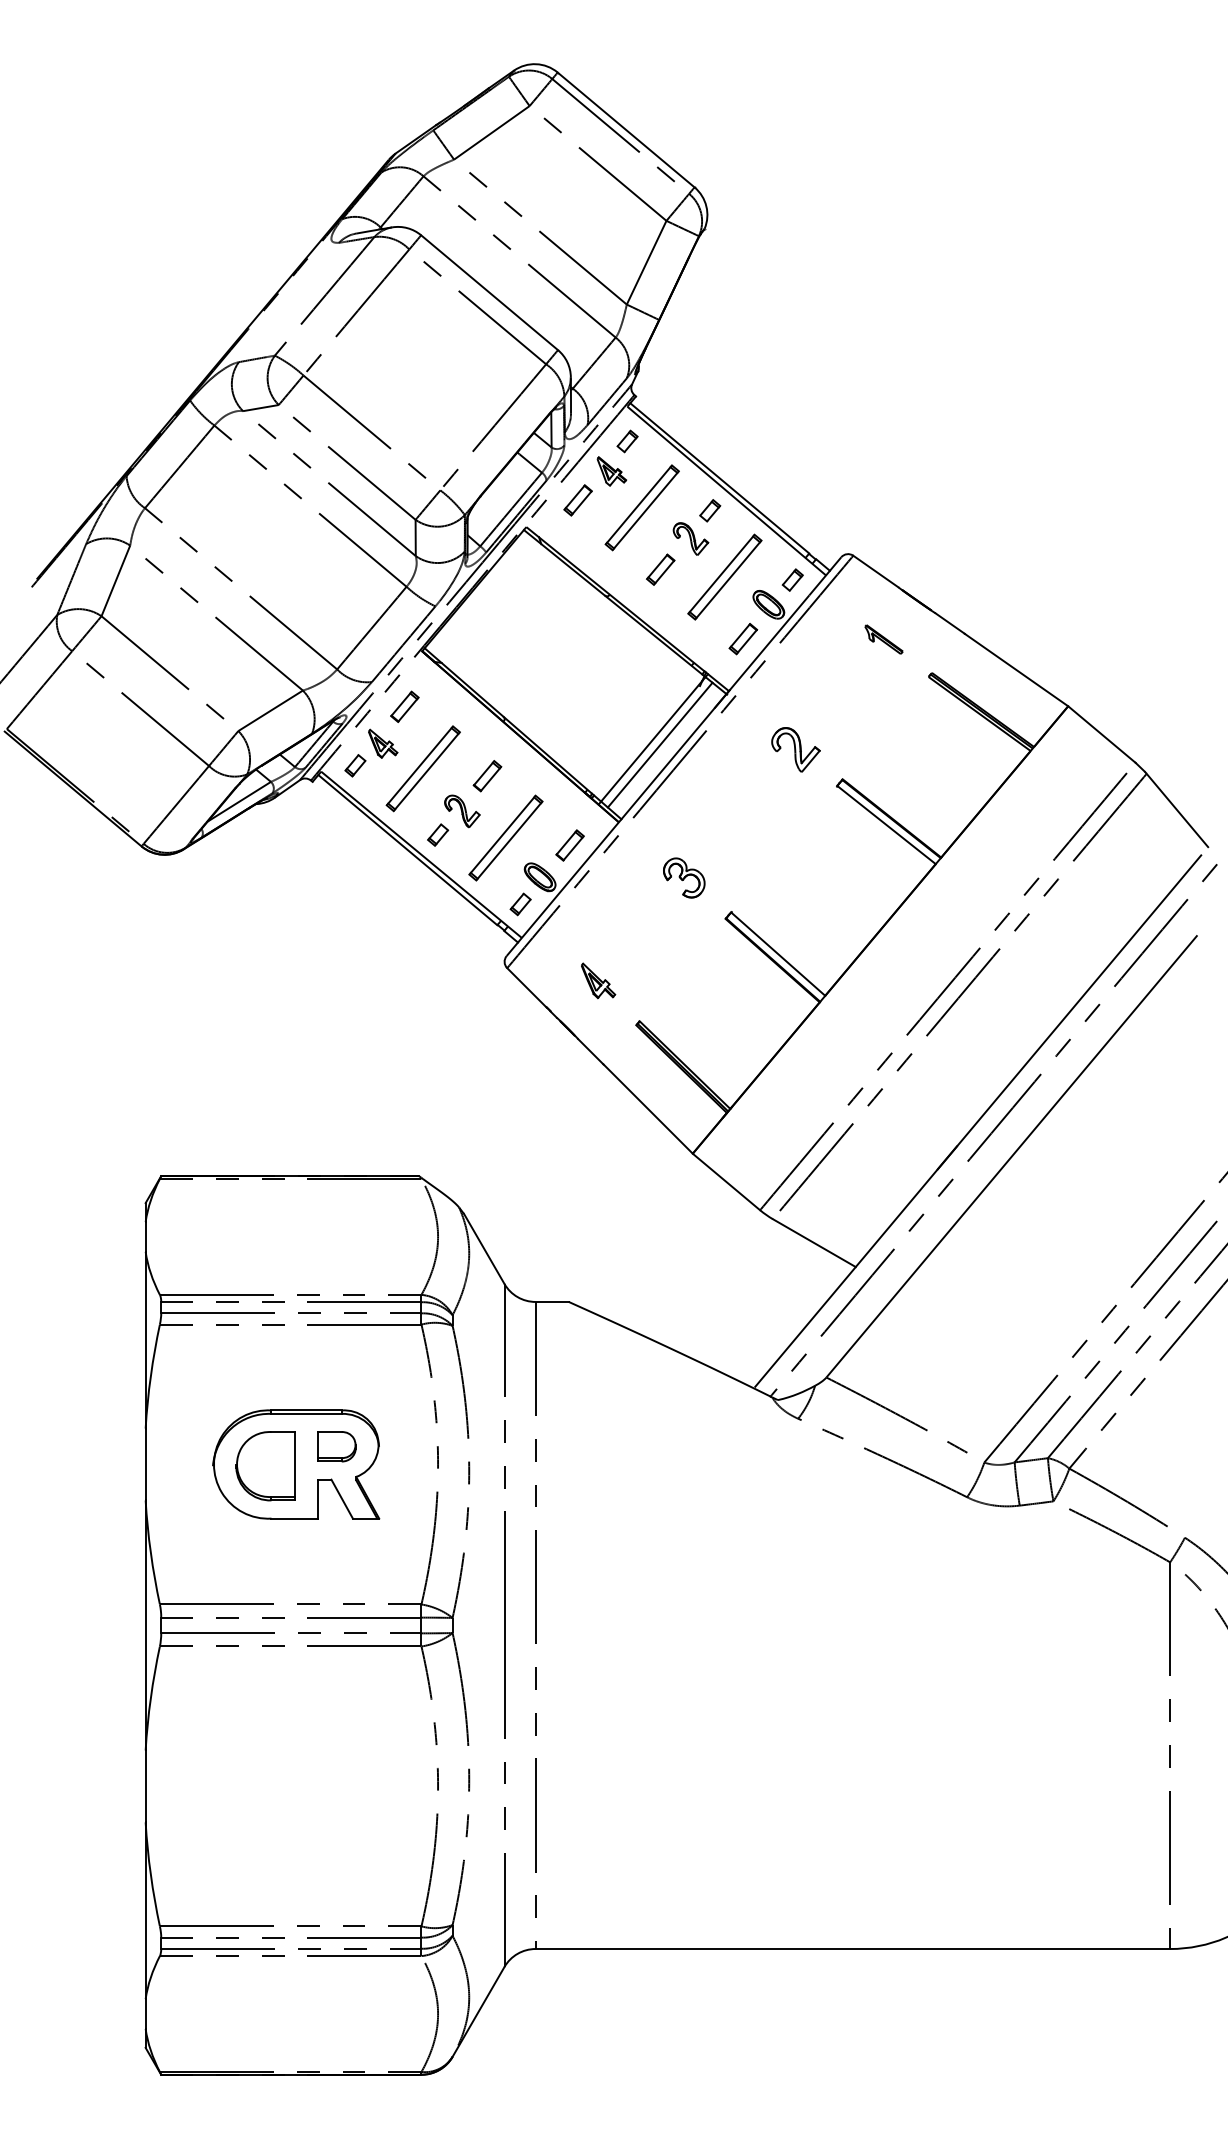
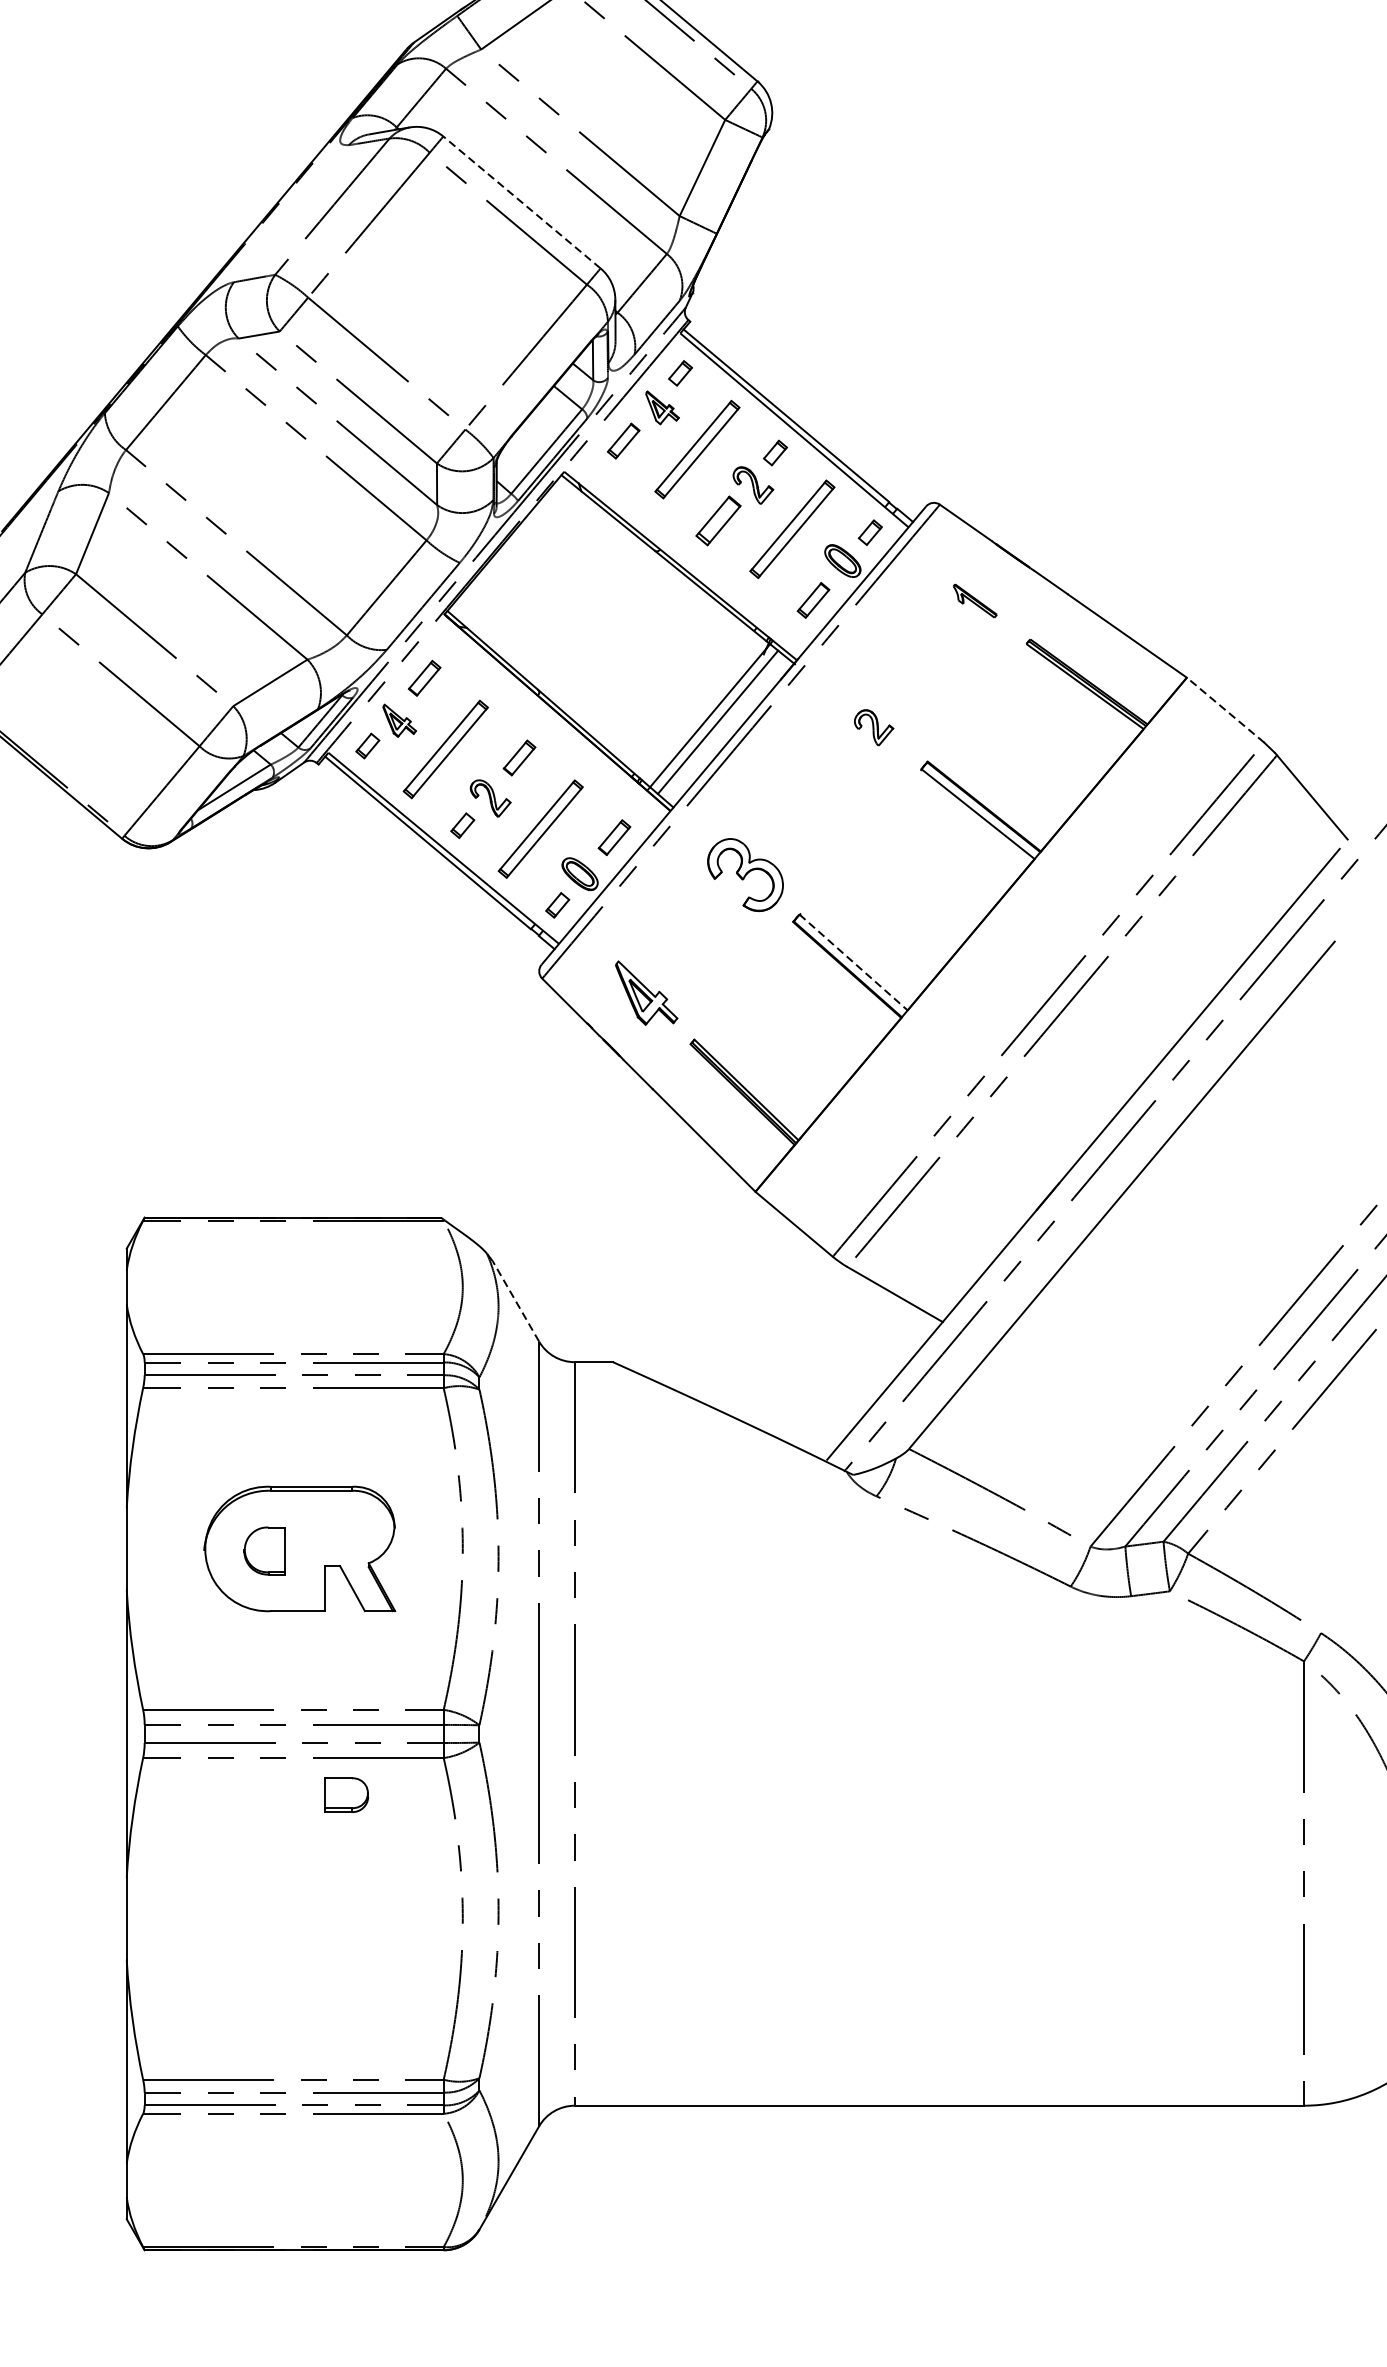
line: (489, 292) -> (521, 202), solid -> dashed
part: (660, 569) -> (718, 520), size x1.4
line: (1101, 734) -> (1225, 710), solid -> dashed
part: (795, 749) -> (873, 727), size x0.7
part: (684, 877) -> (745, 874), size x1.6
line: (778, 954) -> (853, 962), solid -> dashed
part: (598, 980) -> (647, 992), size x1.6
line: (484, 1248) -> (516, 1300), solid -> dashed
part: (336, 1446) -> (346, 1794), moved
part: (265, 1466) -> (264, 1551), size x0.6

